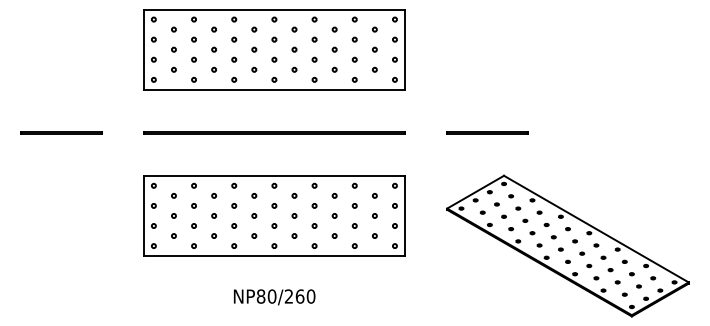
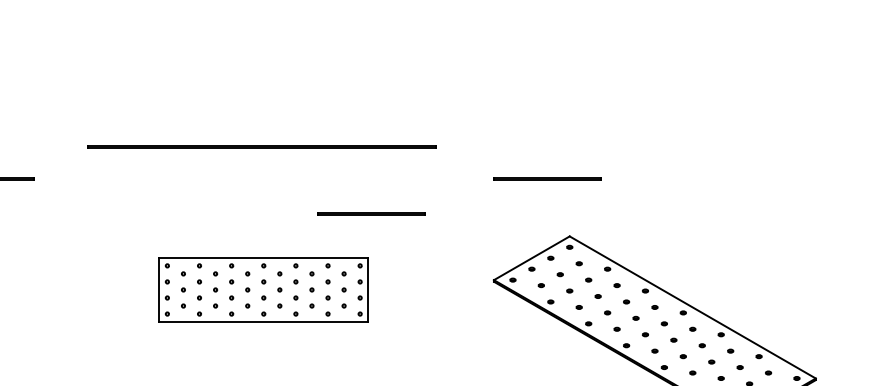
part: (274, 49) -> (263, 68), removed
line: (274, 132) -> (262, 146), moved
line: (355, 158) -> (371, 213), added
part: (274, 215) -> (263, 289), size x0.6

